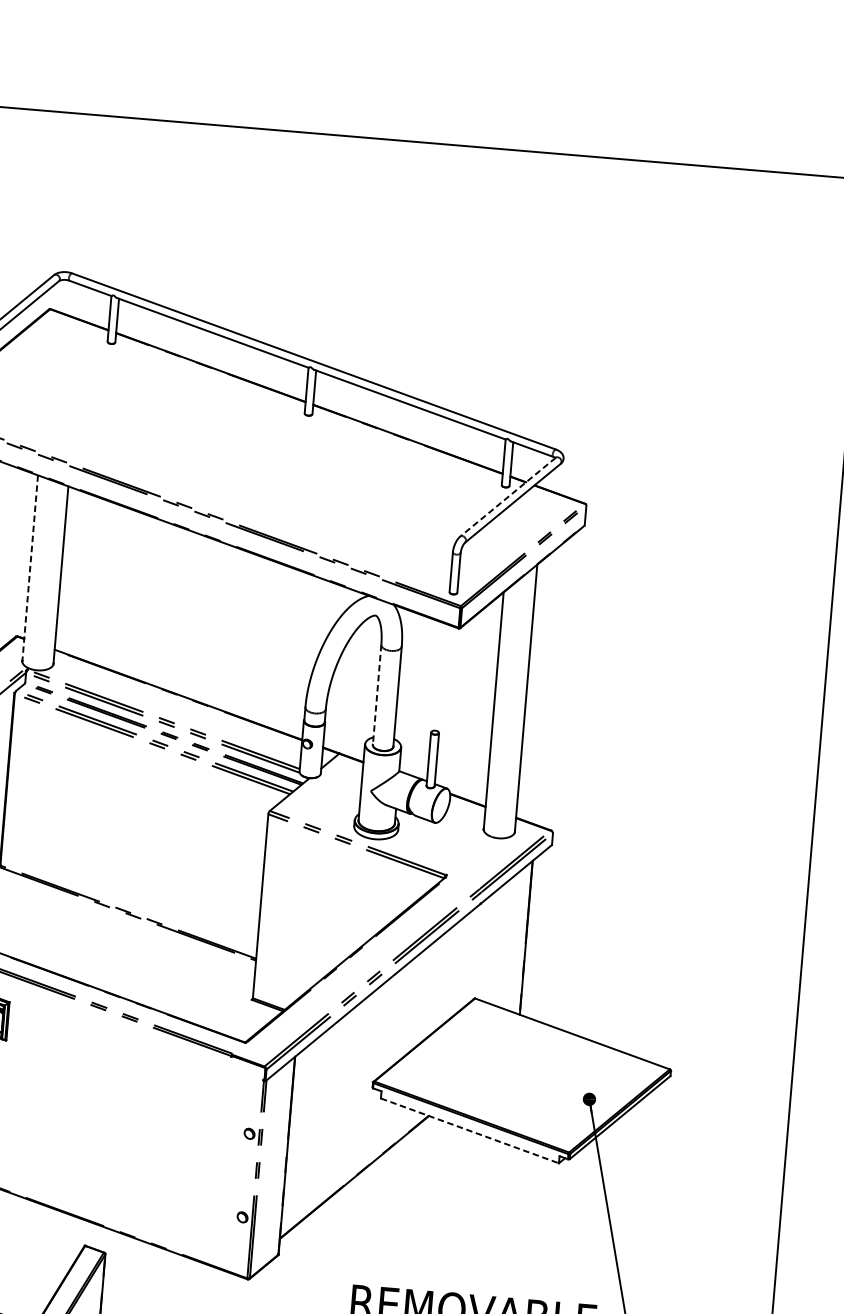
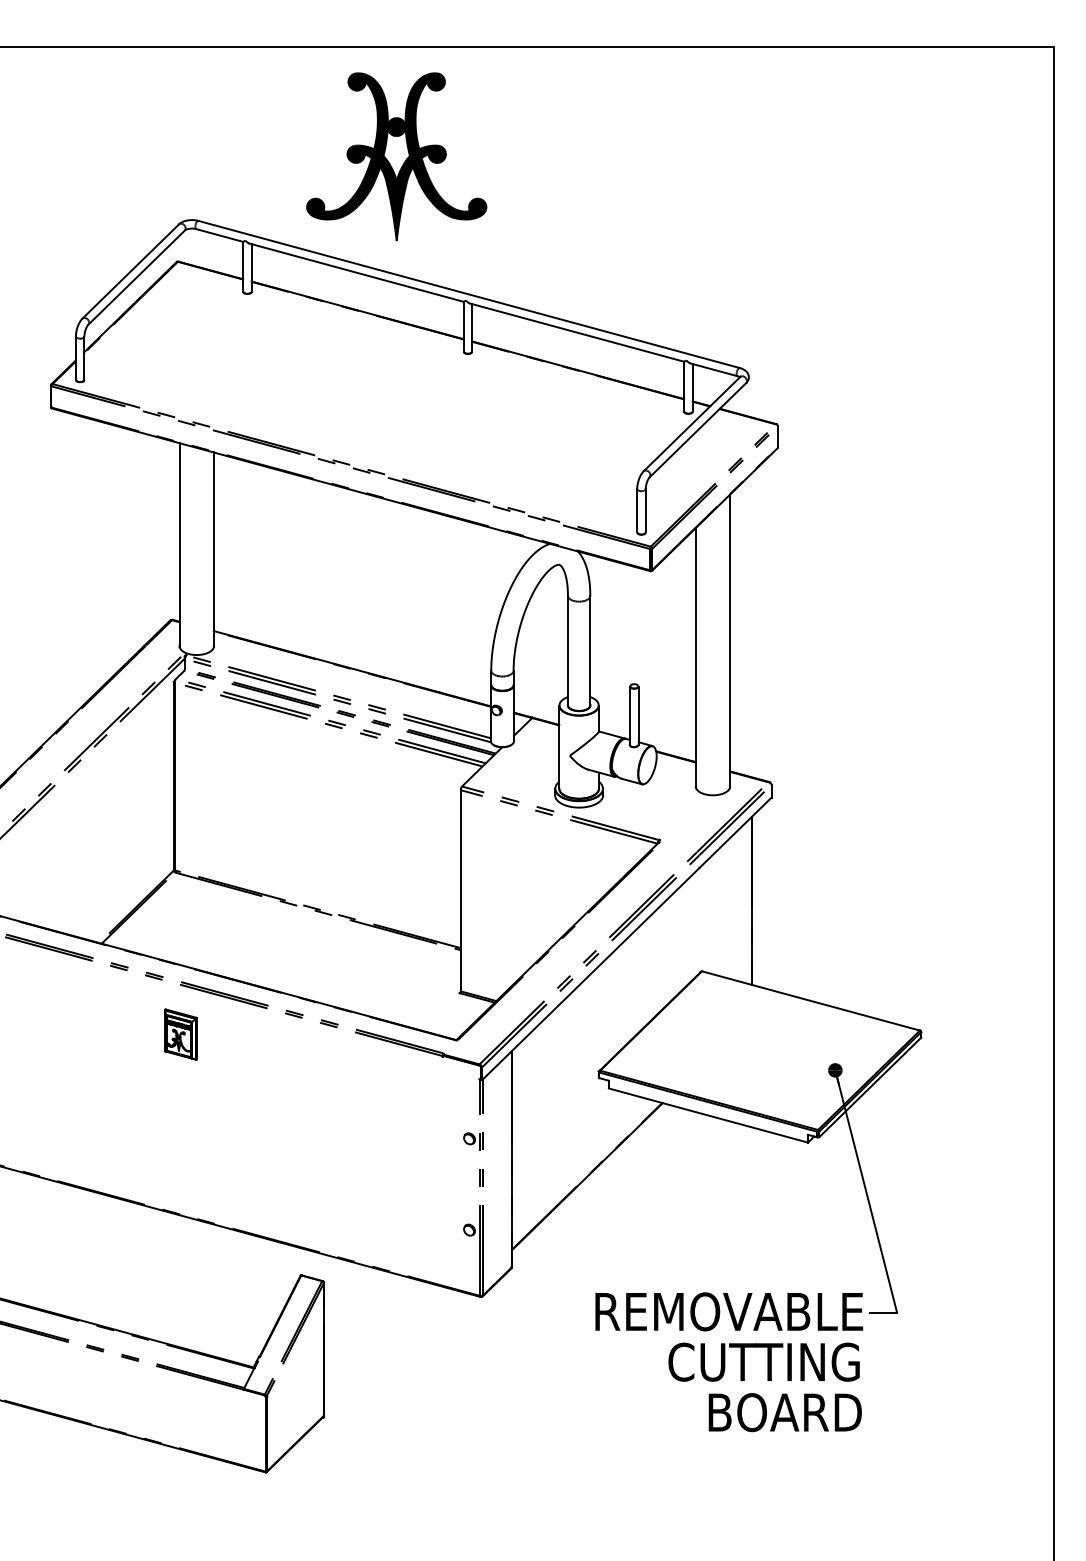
part: (258, 229) -> (396, 156), added
line: (507, 497) -> (691, 424), dashed -> solid
line: (29, 568) -> (179, 545), dashed -> solid
line: (376, 694) -> (567, 650), dashed -> solid
line: (469, 1130) -> (708, 1115), dashed -> solid

